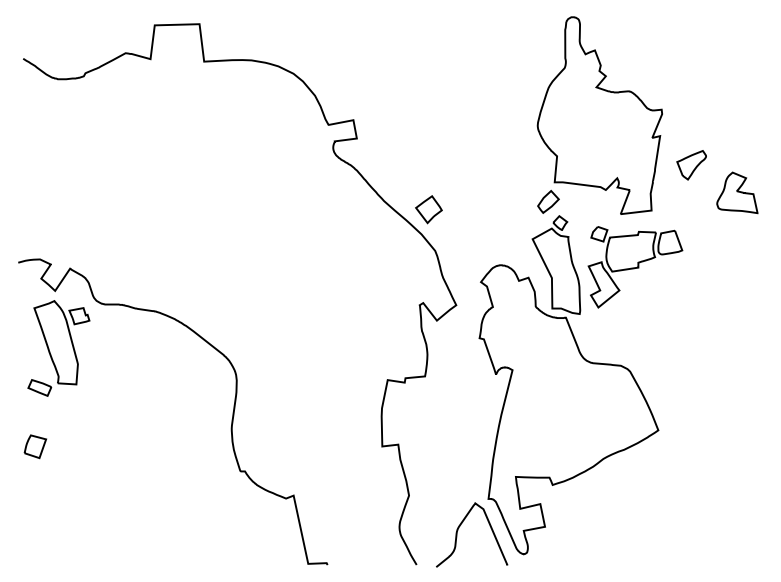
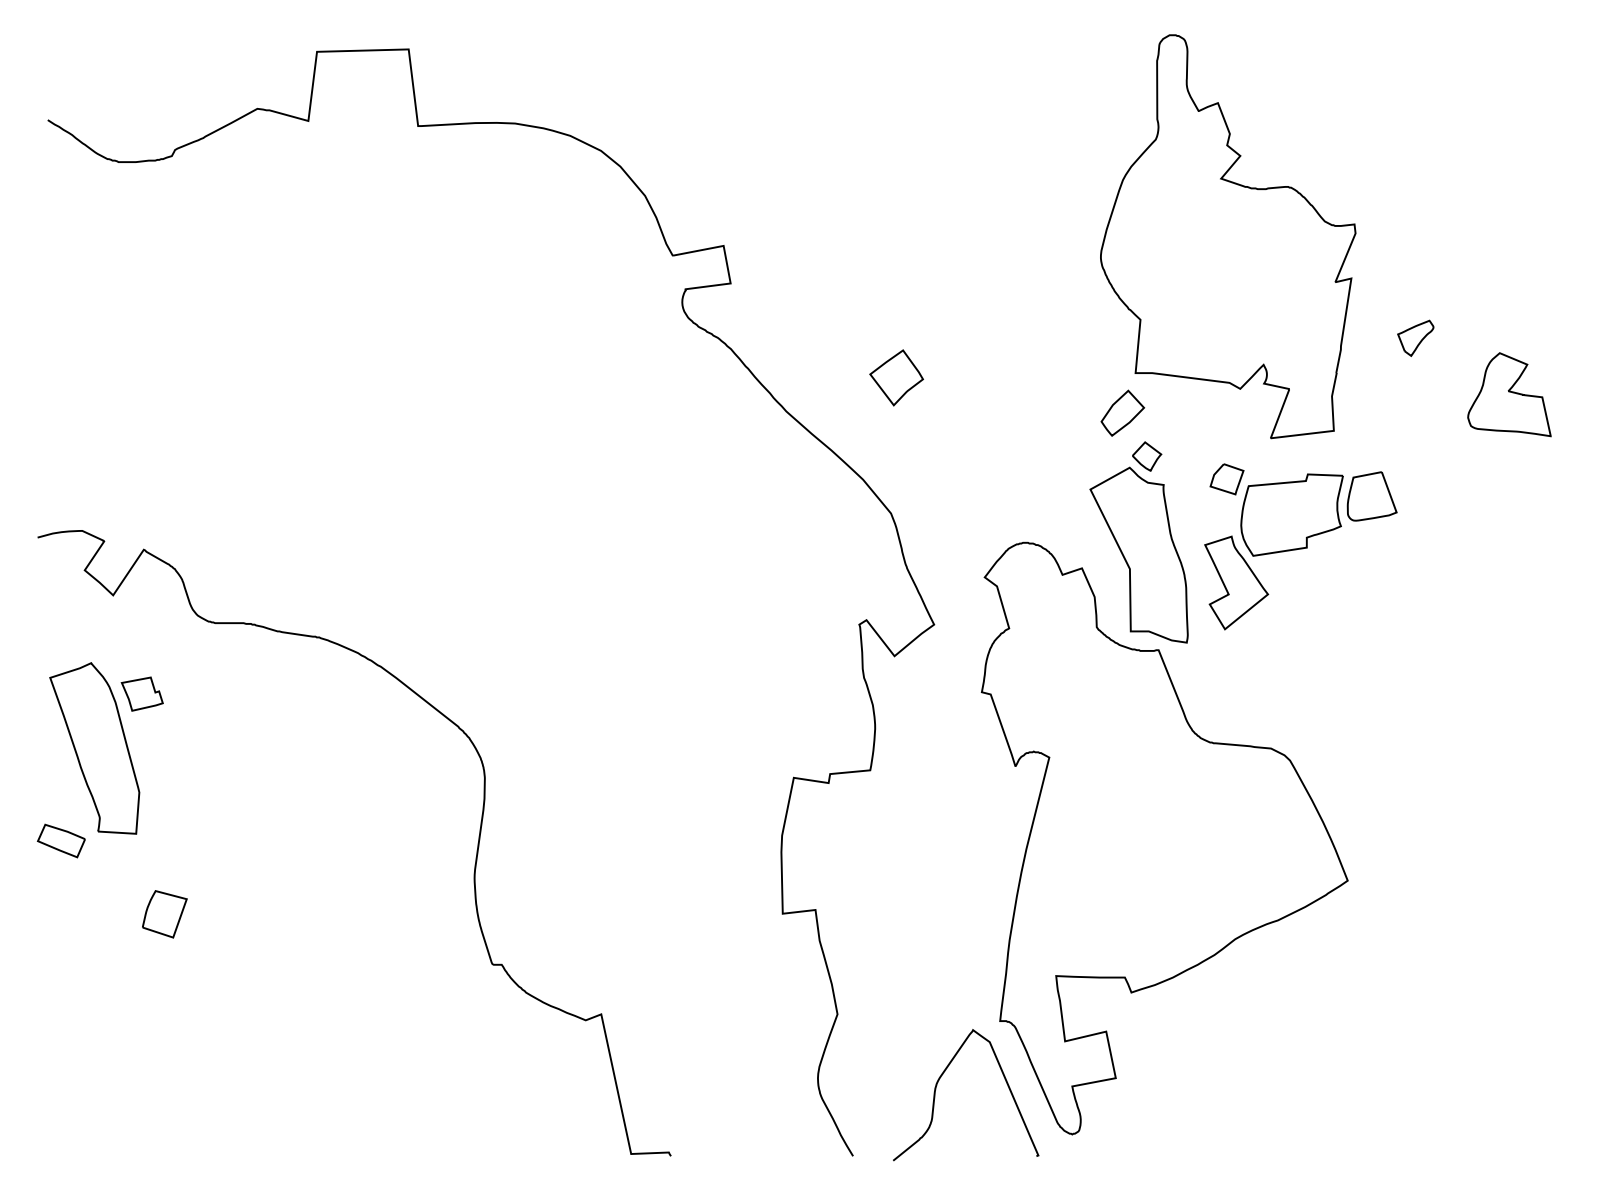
part: (691, 165) -> (1415, 338), size x0.6
part: (428, 209) -> (895, 377), moved
part: (58, 348) -> (99, 760), moved
part: (34, 446) -> (162, 913), moved

